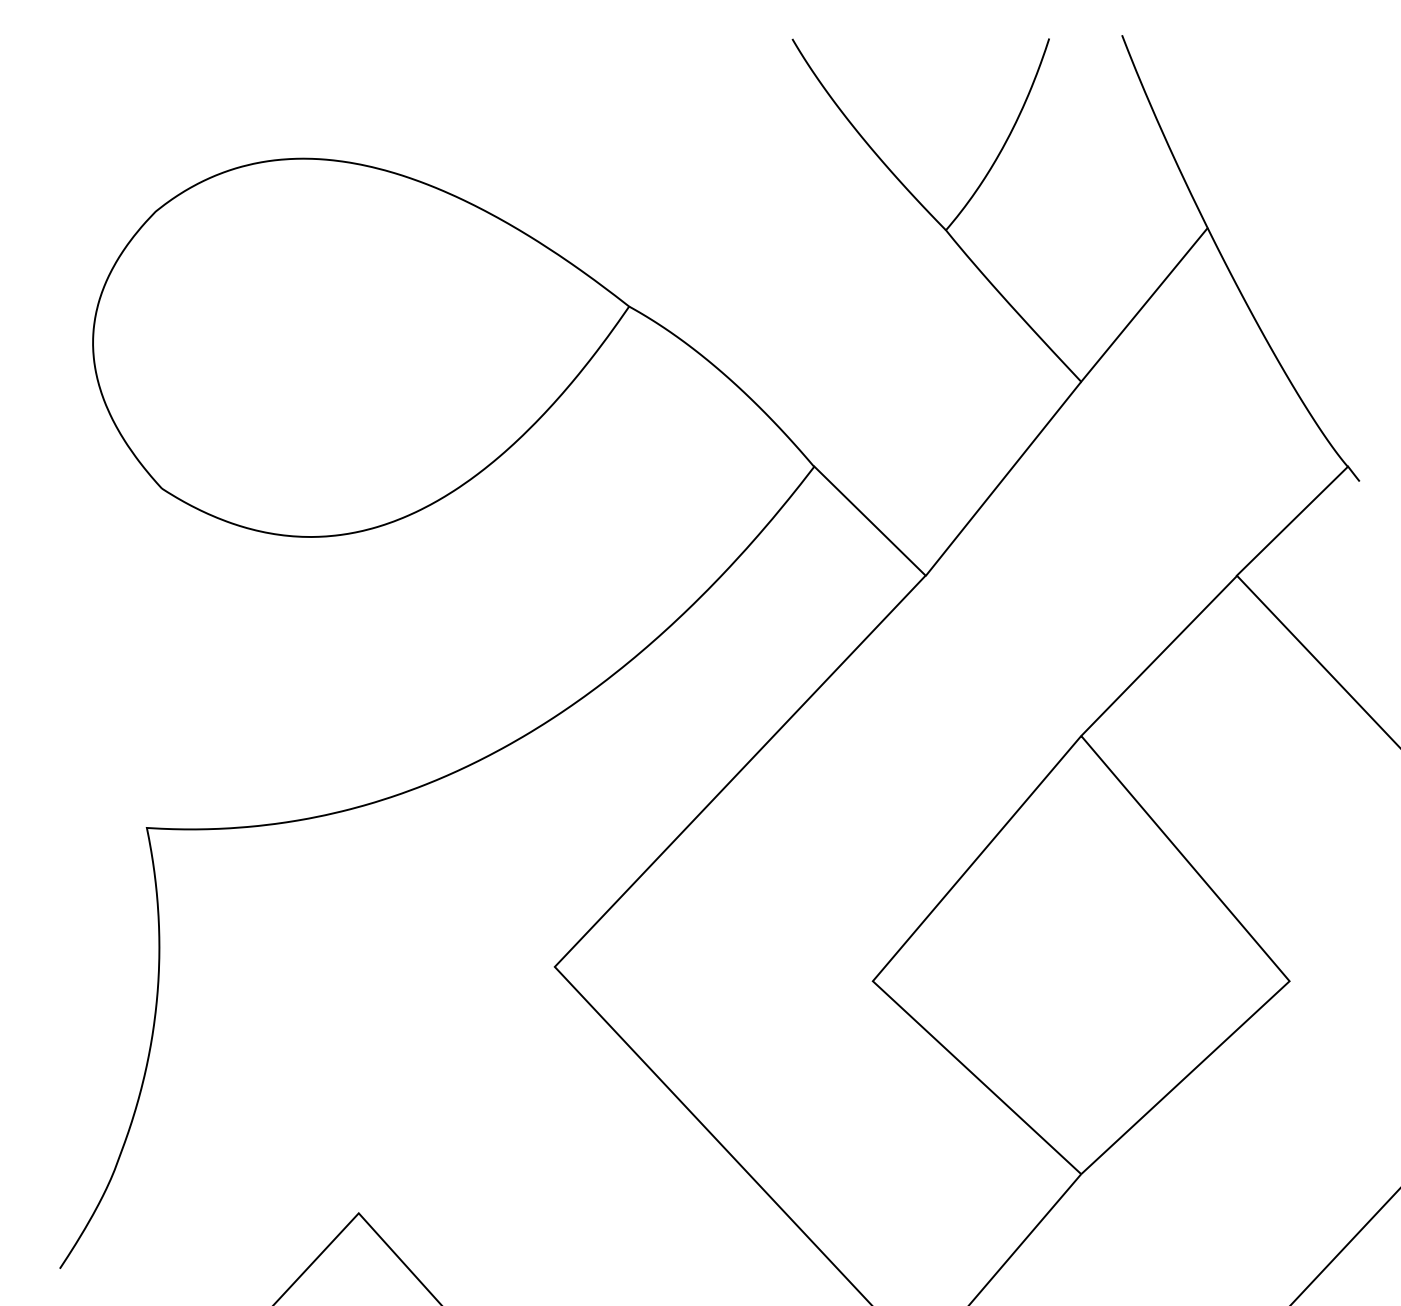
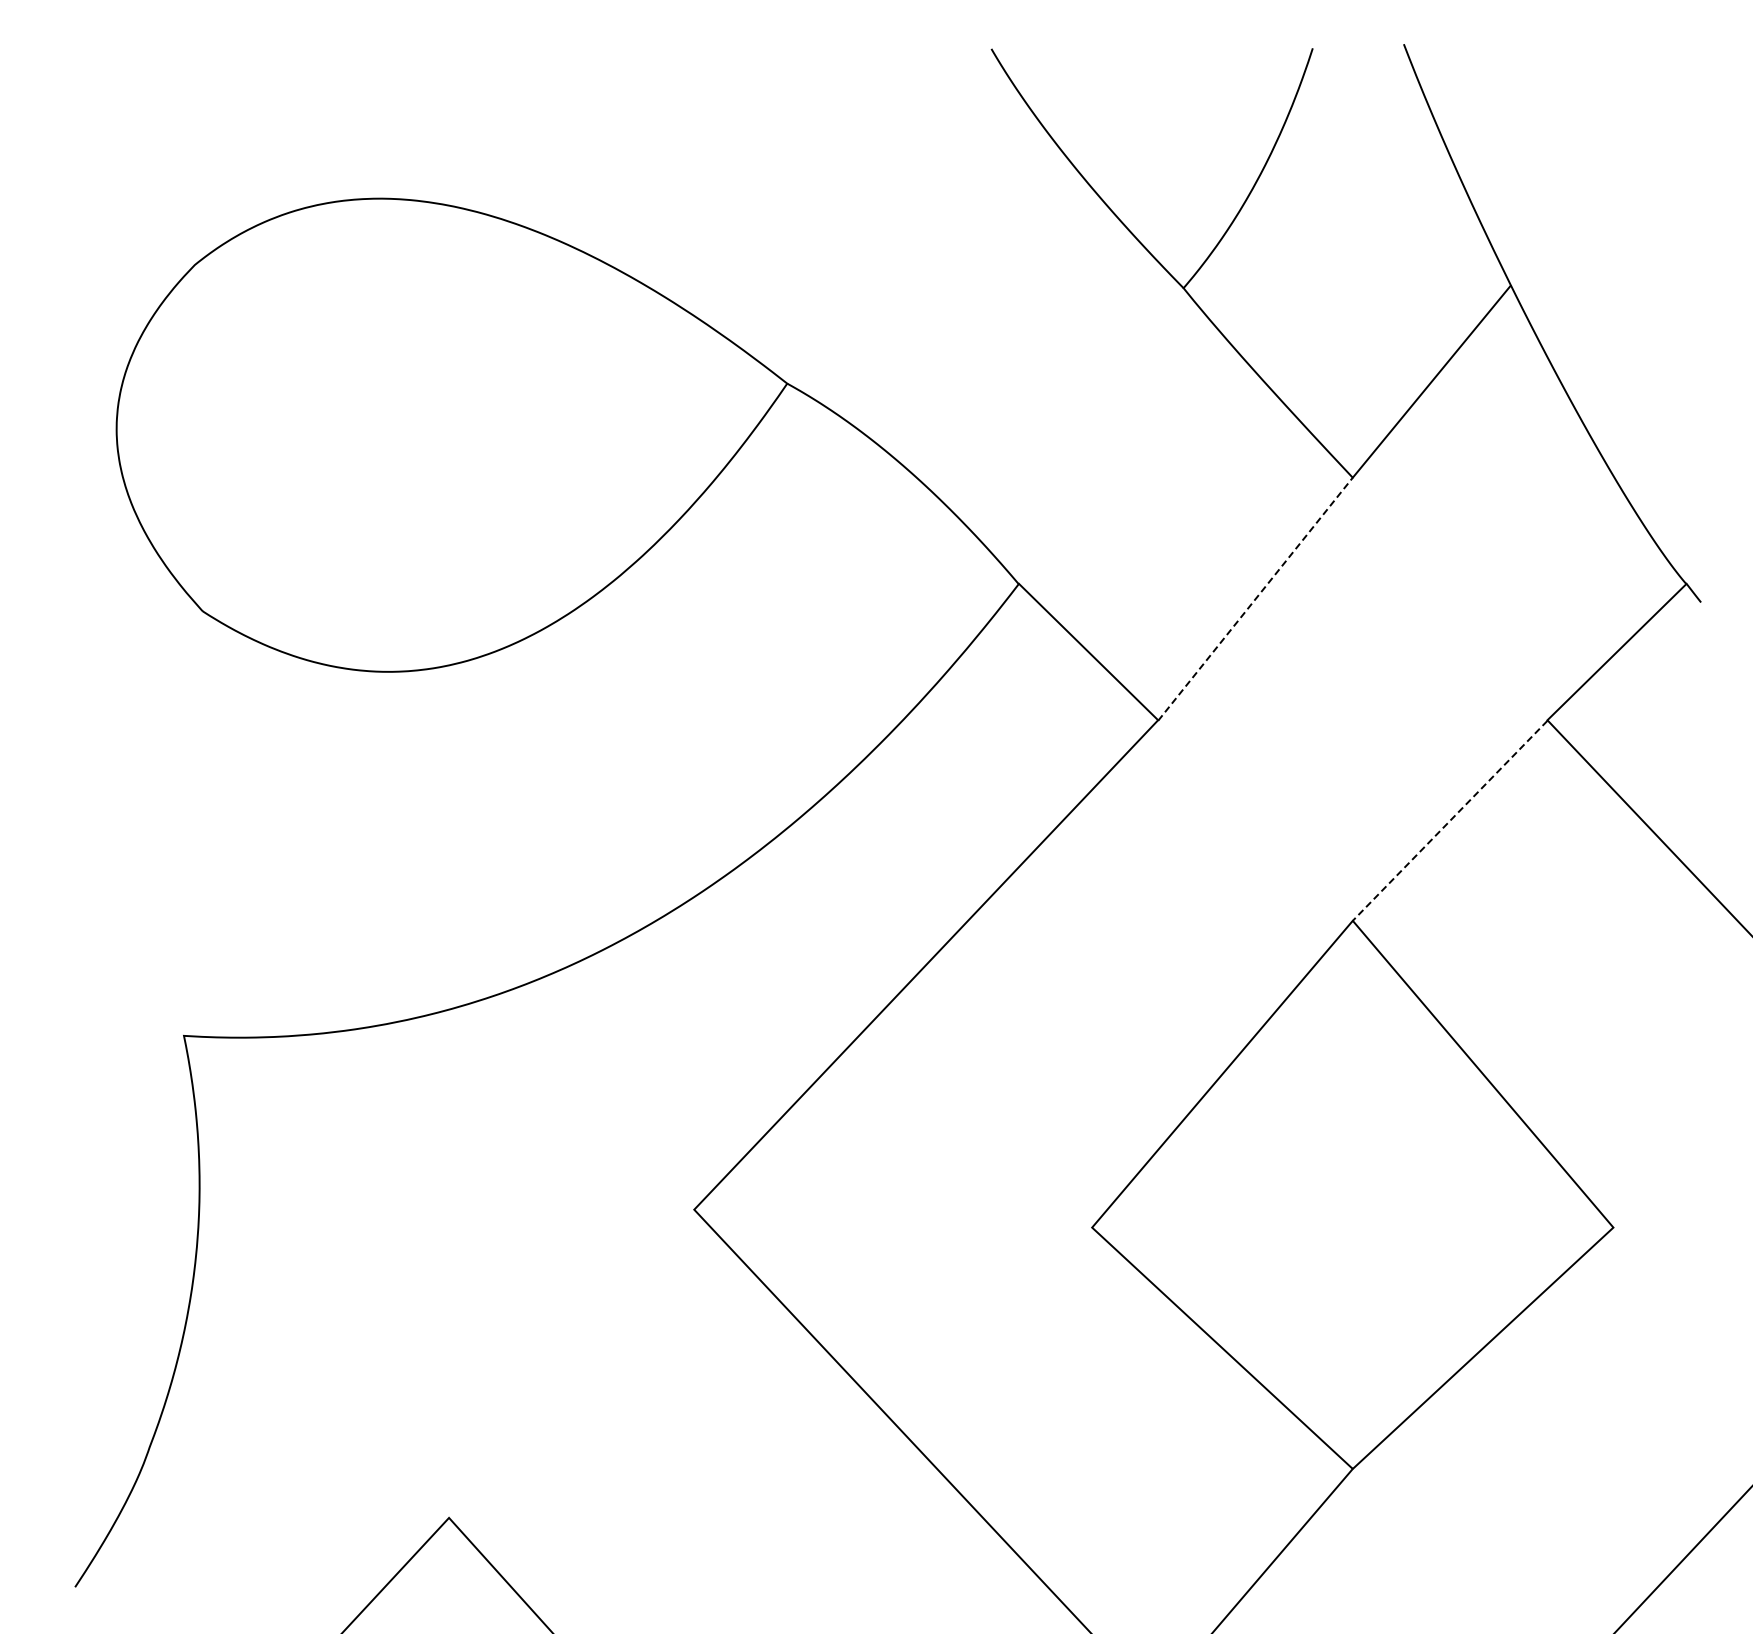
line: (1003, 479) -> (1255, 599), solid -> dashed
line: (1159, 655) -> (1450, 820), solid -> dashed

